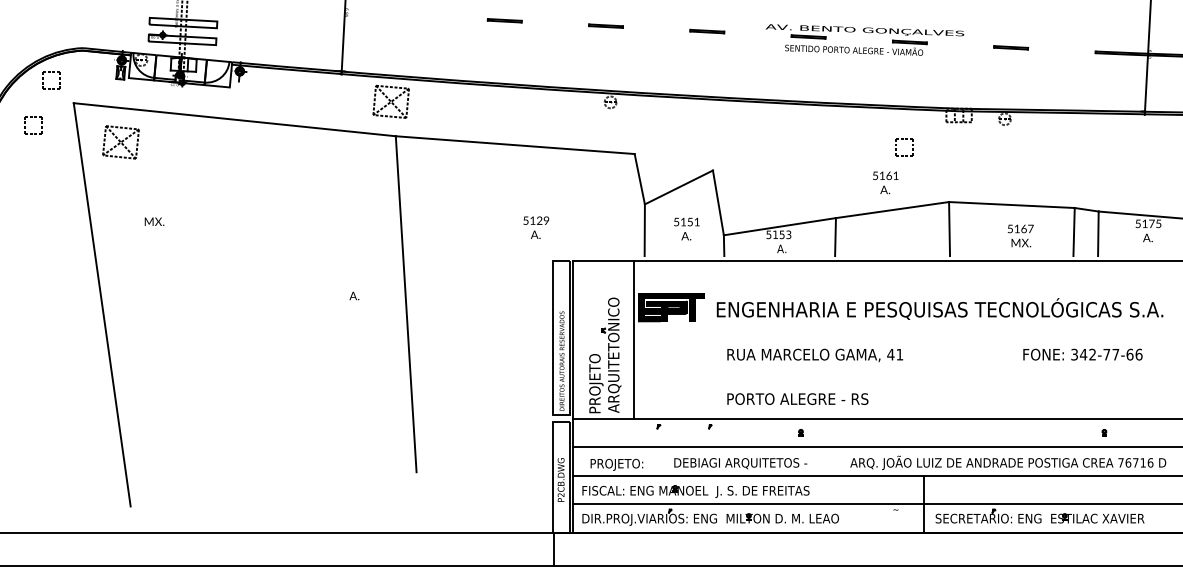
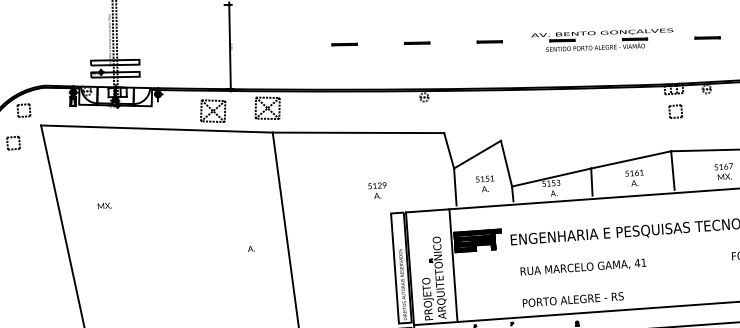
part: (903, 139) -> (674, 106), moved
part: (120, 142) -> (212, 111), moved
text: (885, 182) -> (634, 177), moved

